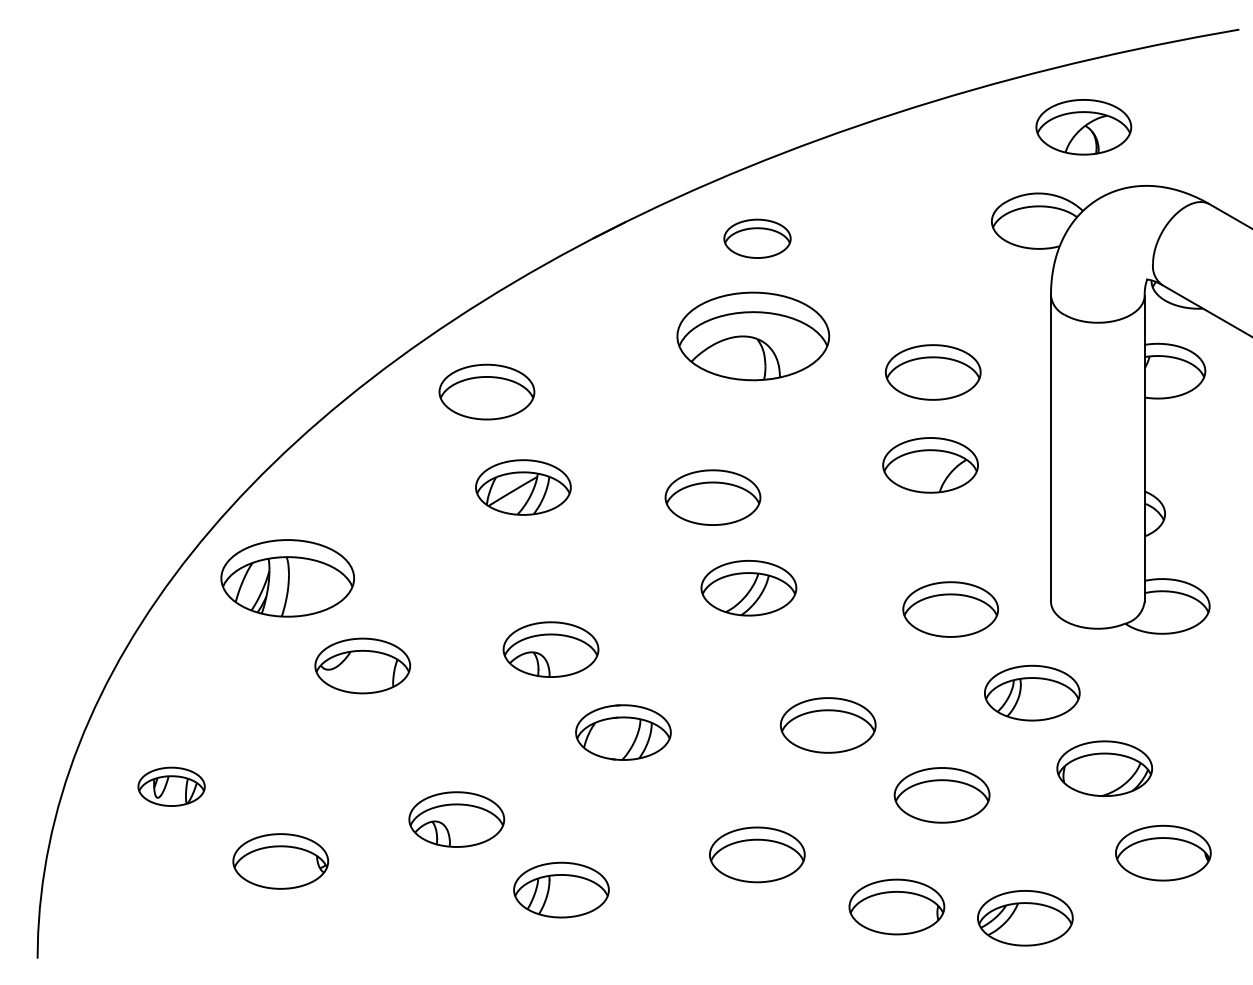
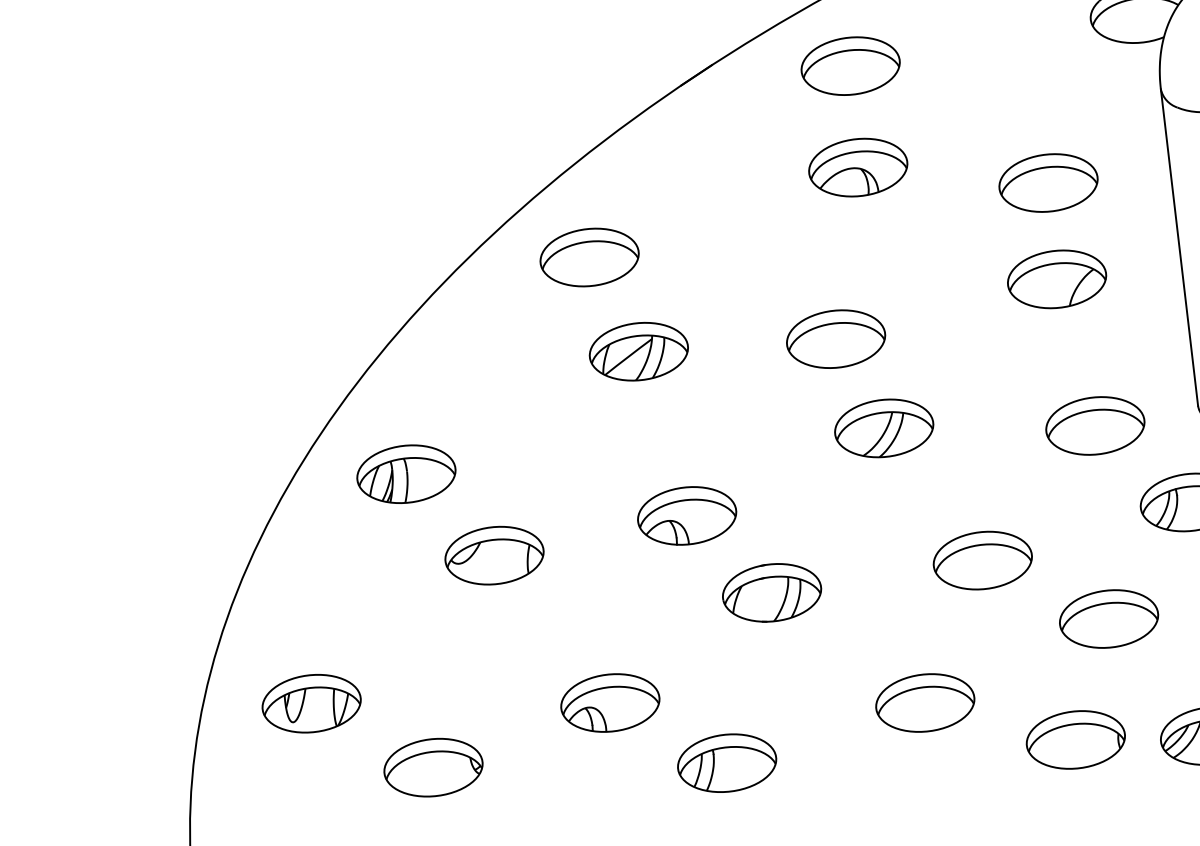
part: (757, 238) -> (850, 65), size x1.43
part: (753, 336) -> (858, 167), size x0.62
part: (287, 578) -> (406, 474), size x0.71
part: (171, 786) -> (311, 703), size x1.43

